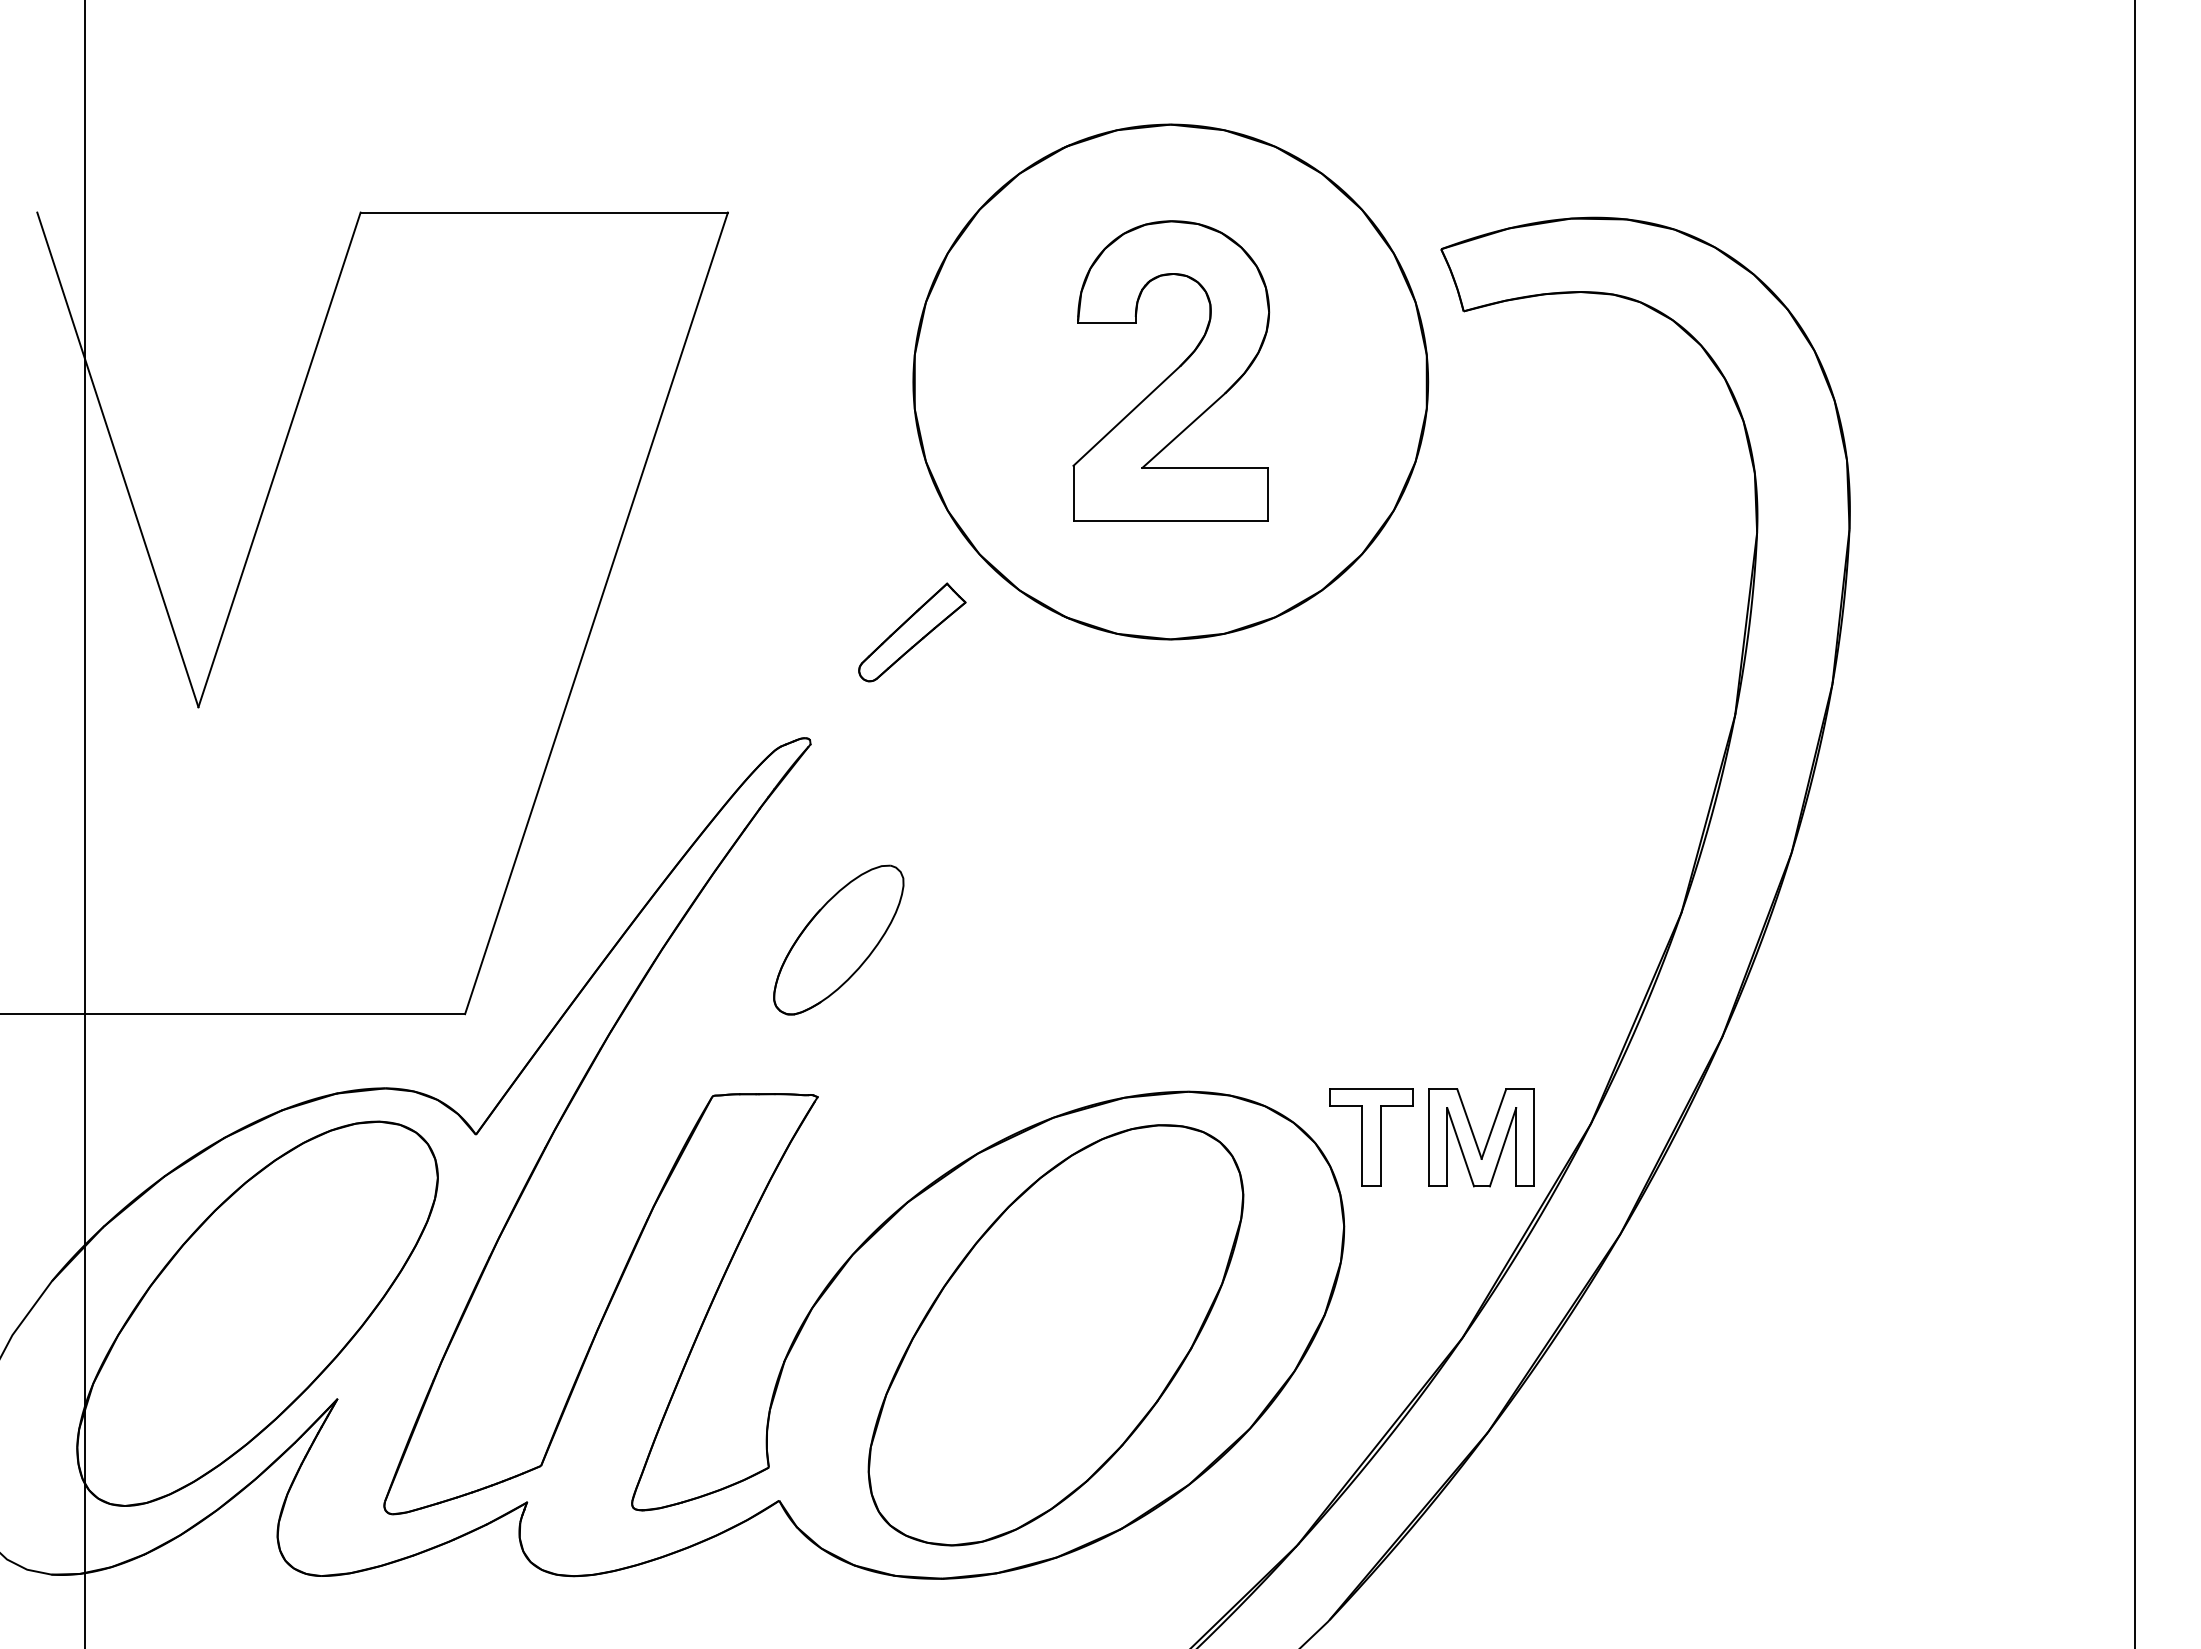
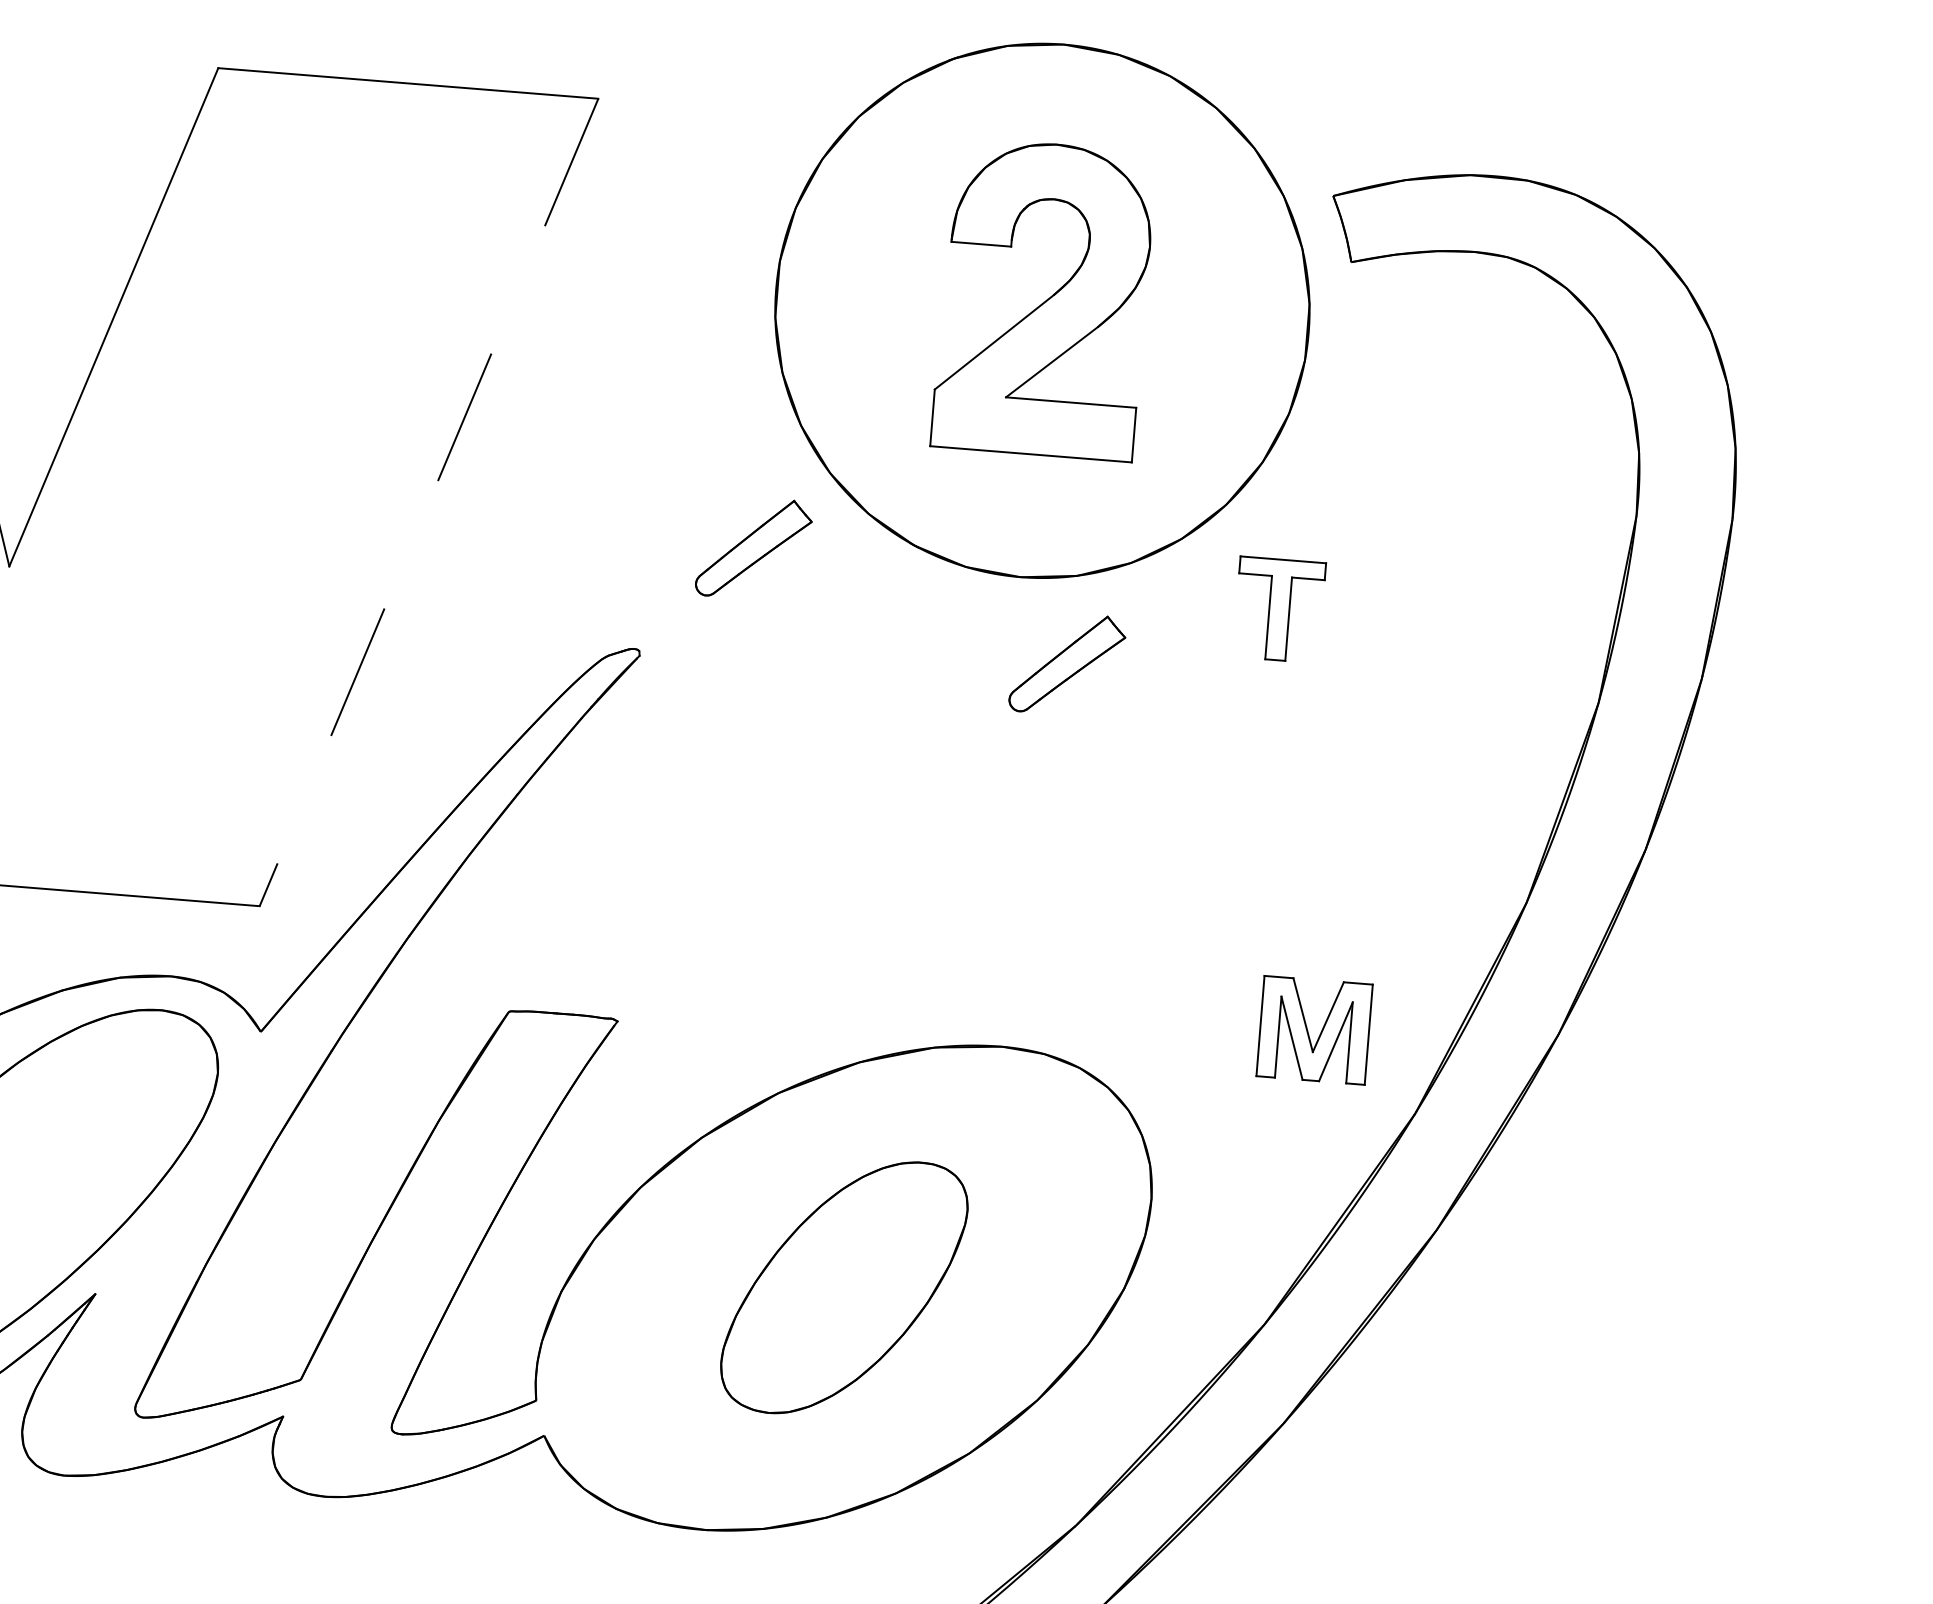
line: (596, 613) -> (428, 502), solid -> dashed
part: (1222, 719) -> (1067, 664), added
part: (838, 939) -> (652, 860), removed
part: (1371, 1137) -> (1279, 609), moved
part: (1481, 1137) -> (1314, 1029), moved
part: (1055, 1335) -> (843, 1287), size x0.6

